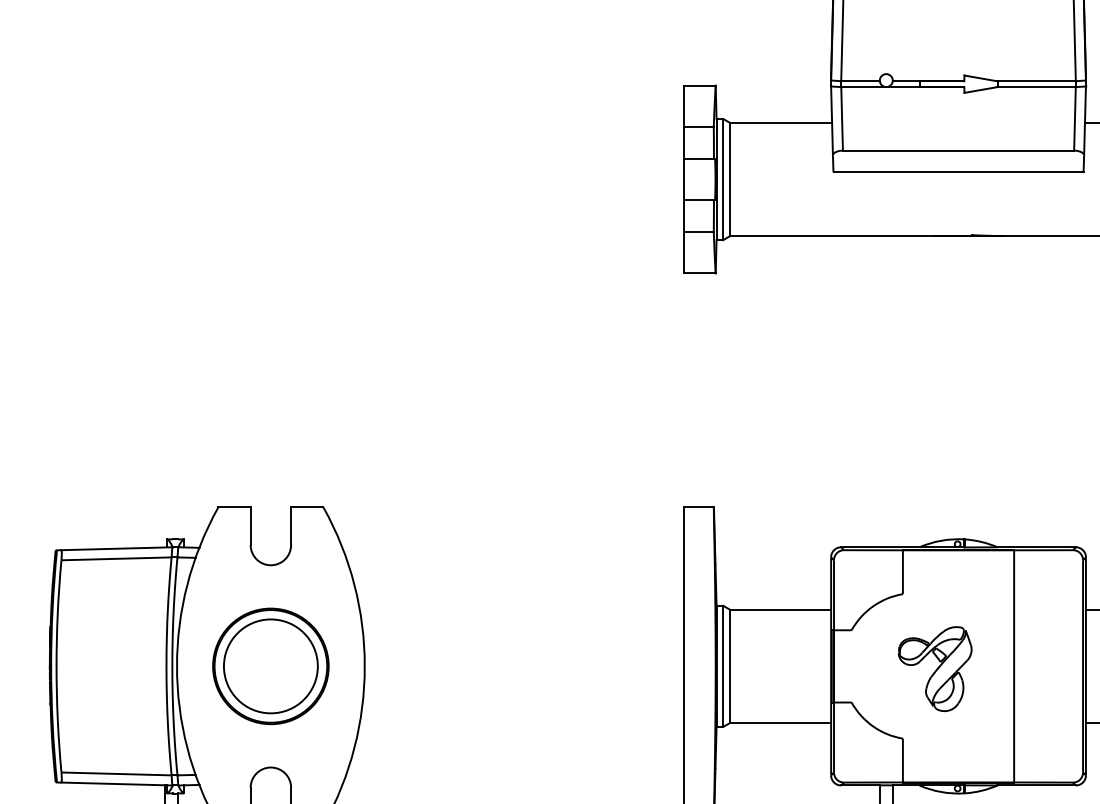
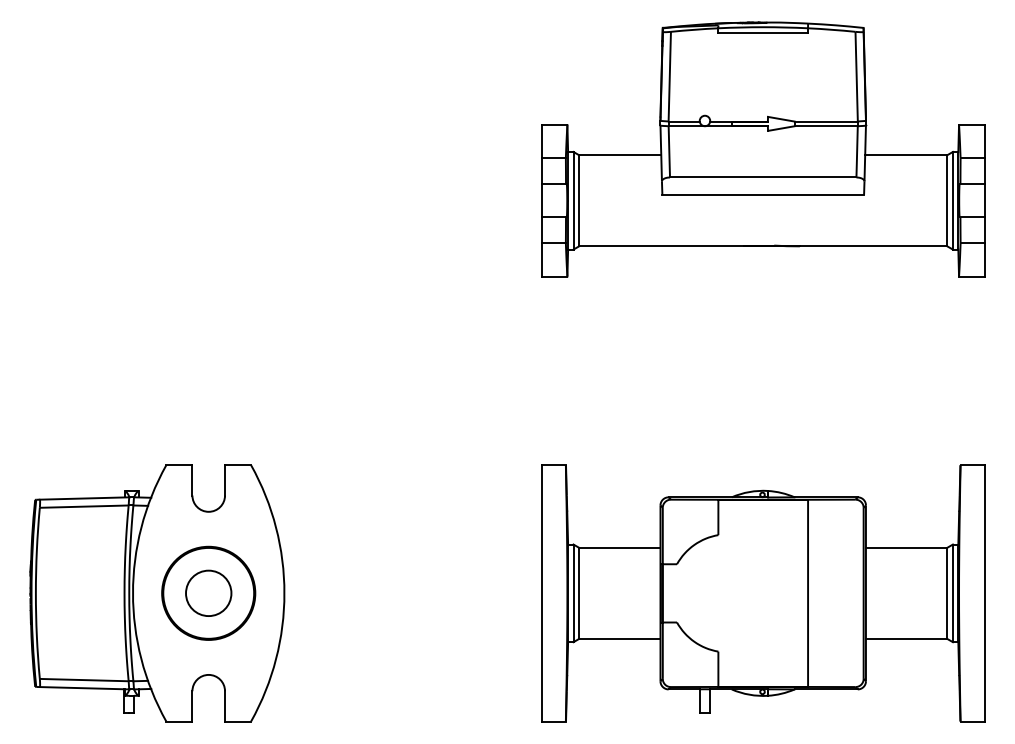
circle: (270, 666) -> (208, 593), size x0.6
part: (935, 669) -> (744, 595), removed

